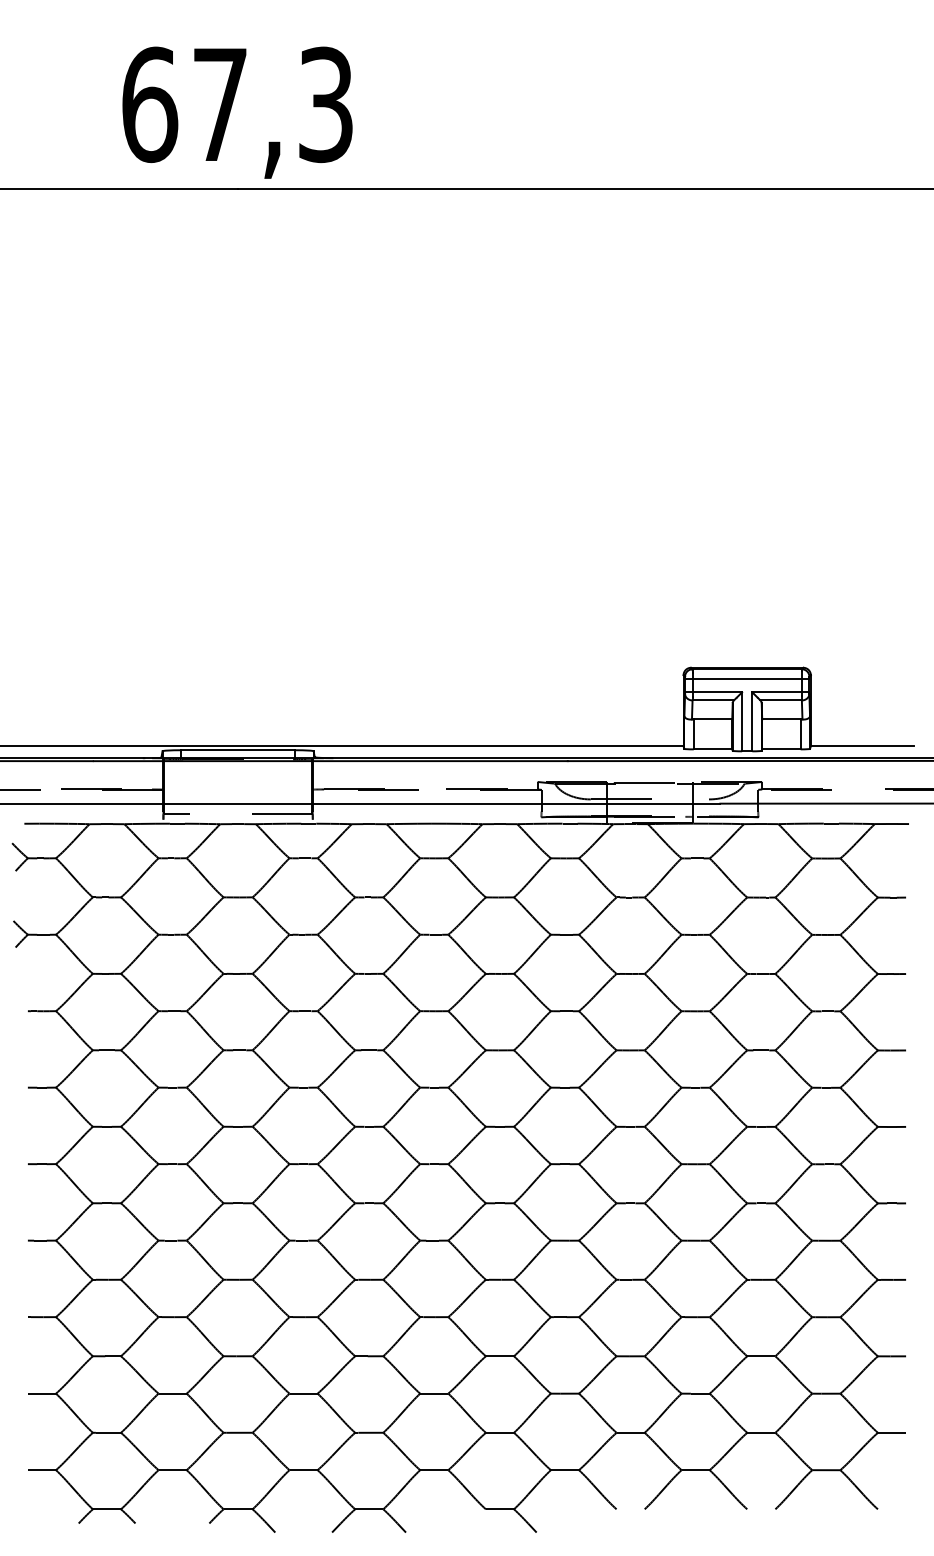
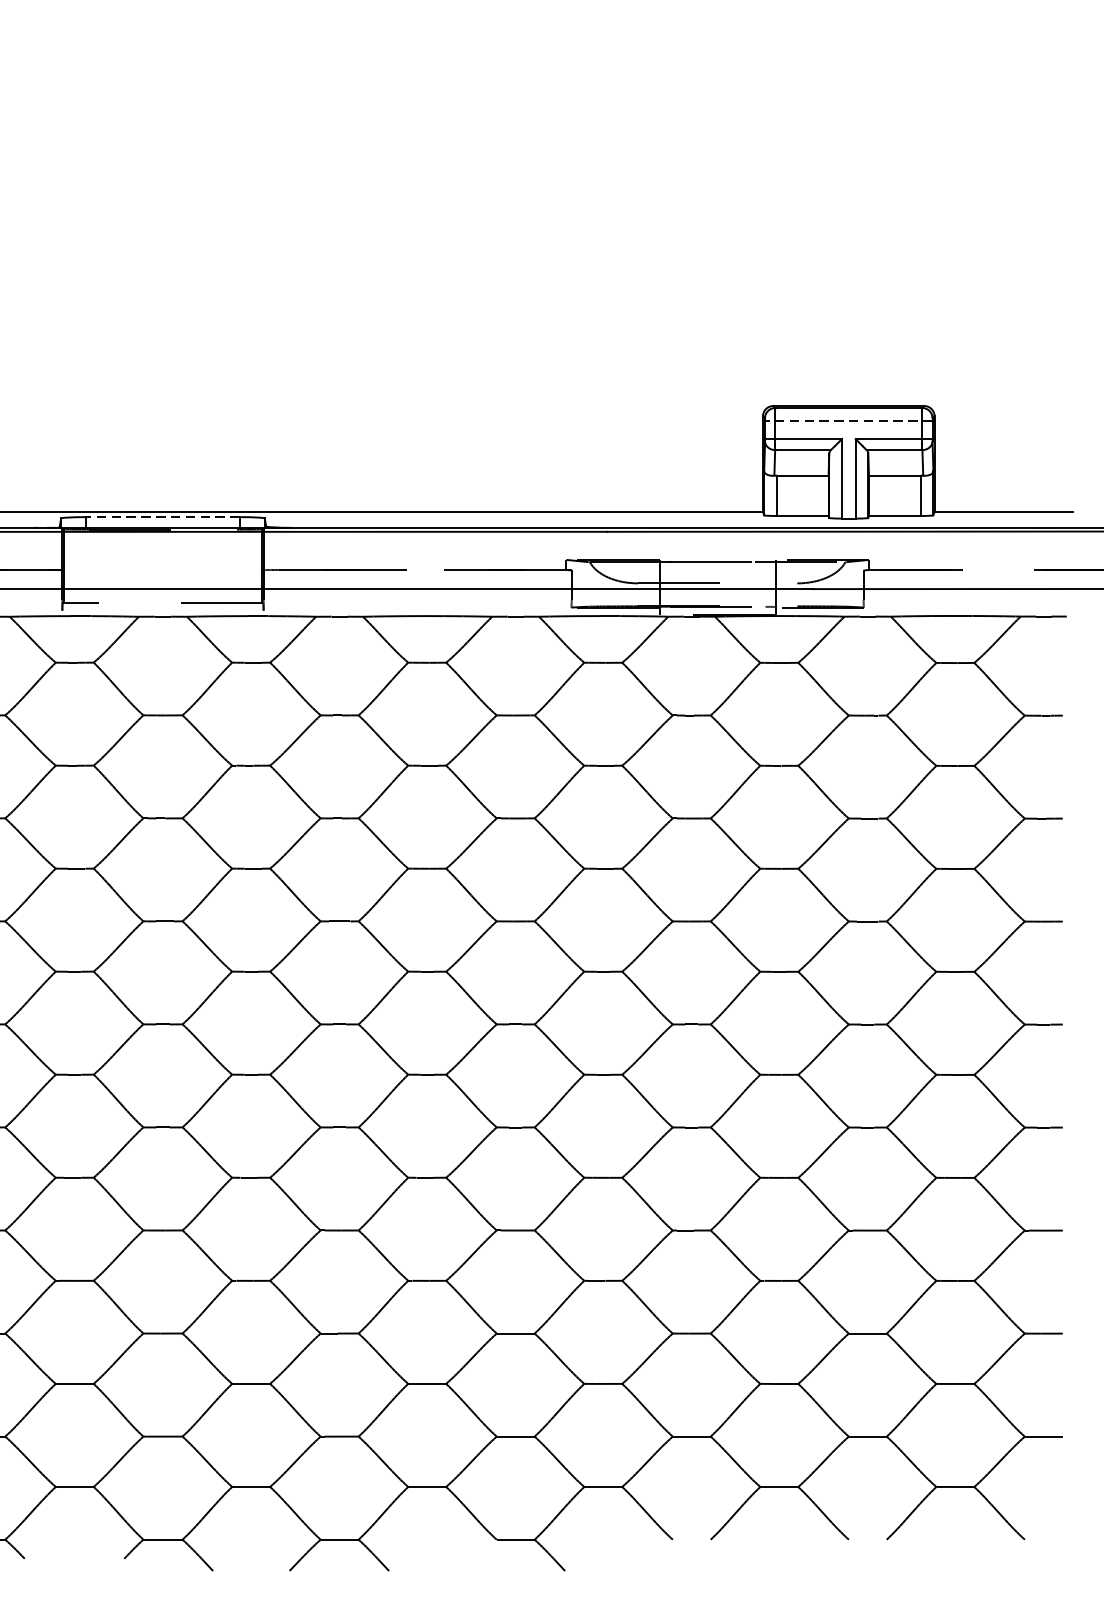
line: (746, 678) -> (847, 420), solid -> dashed
line: (238, 750) -> (163, 517), solid -> dashed

